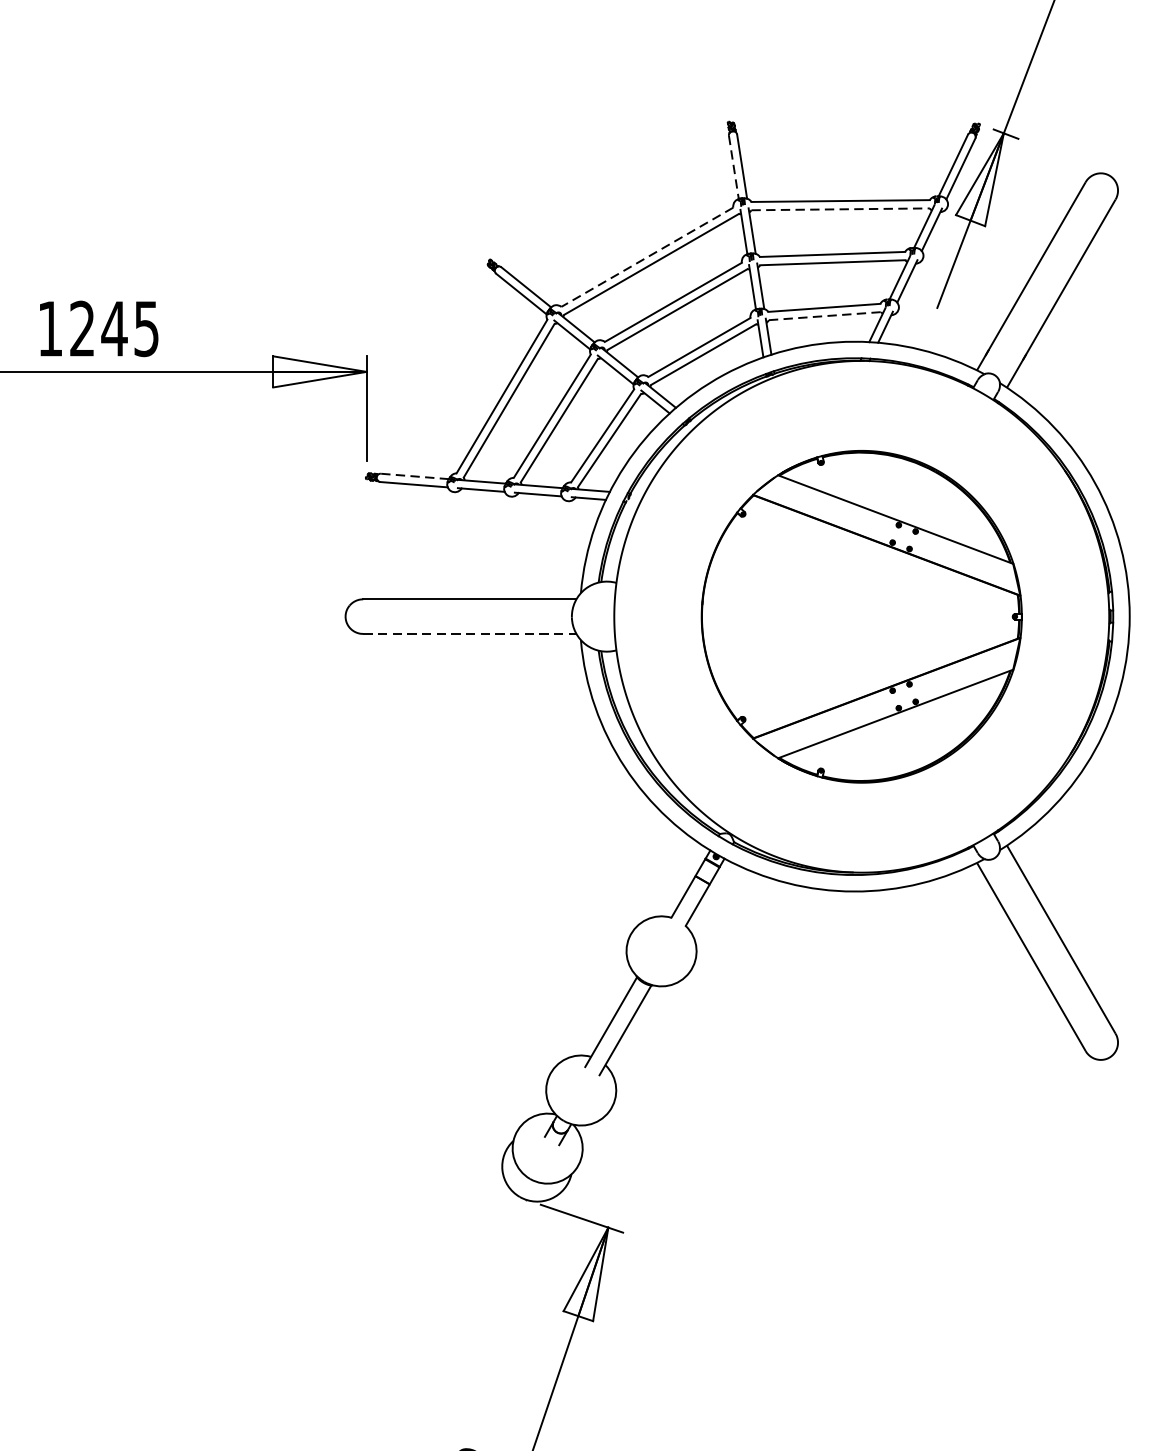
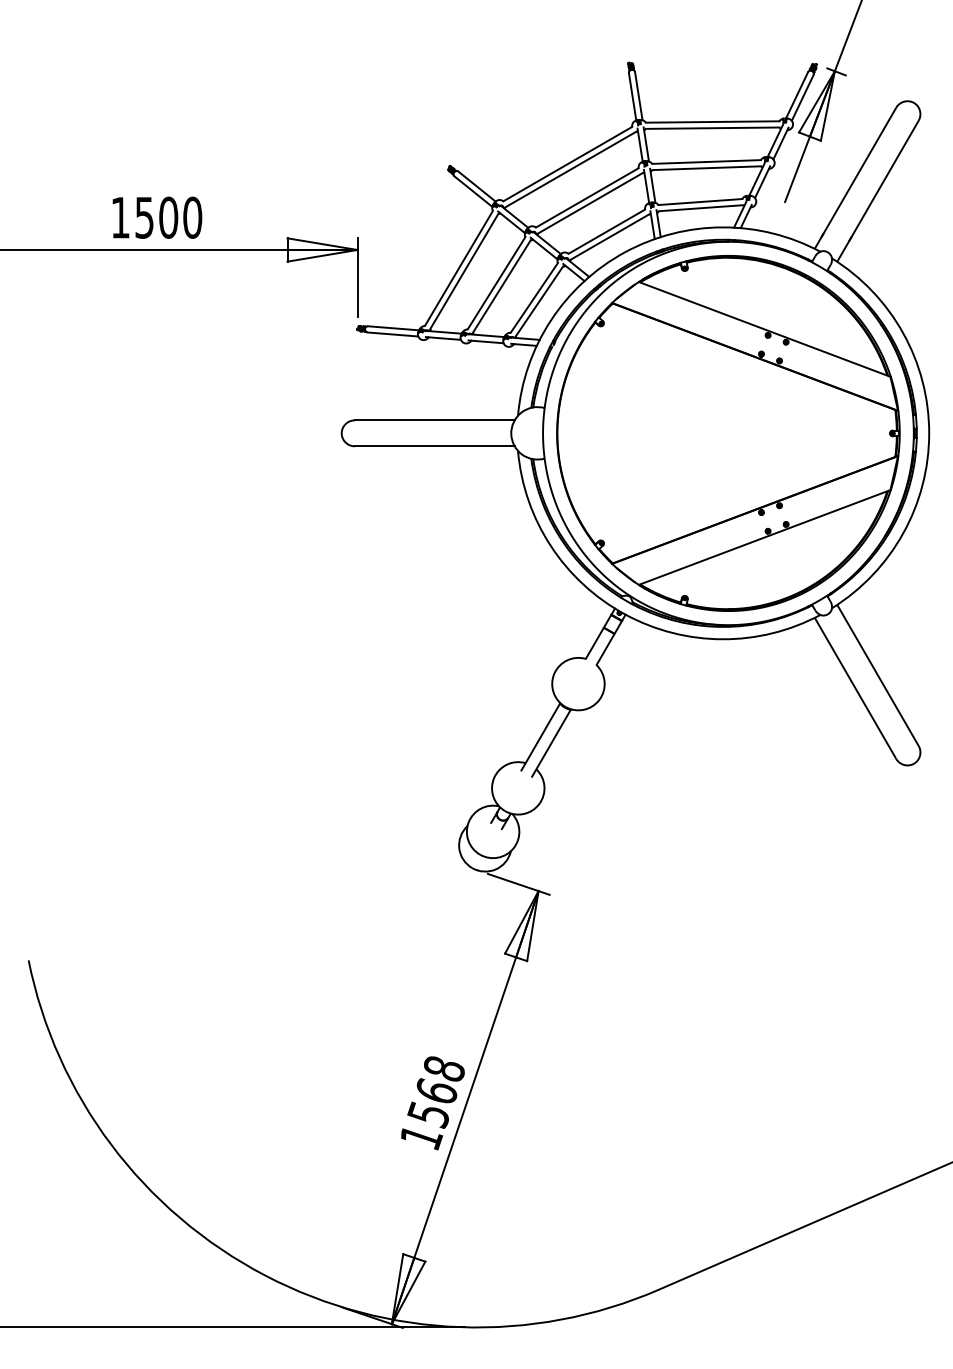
line: (733, 167) -> (632, 96), dashed -> solid
line: (840, 209) -> (712, 128), dashed -> solid
line: (646, 257) -> (567, 164), dashed -> solid
line: (825, 316) -> (701, 208), dashed -> solid
text: (114, 328) -> (168, 217), 1245 -> 1500
line: (414, 476) -> (393, 328), dashed -> solid
part: (861, 616) -> (728, 433), size x1.43
line: (469, 634) -> (434, 446), dashed -> solid

